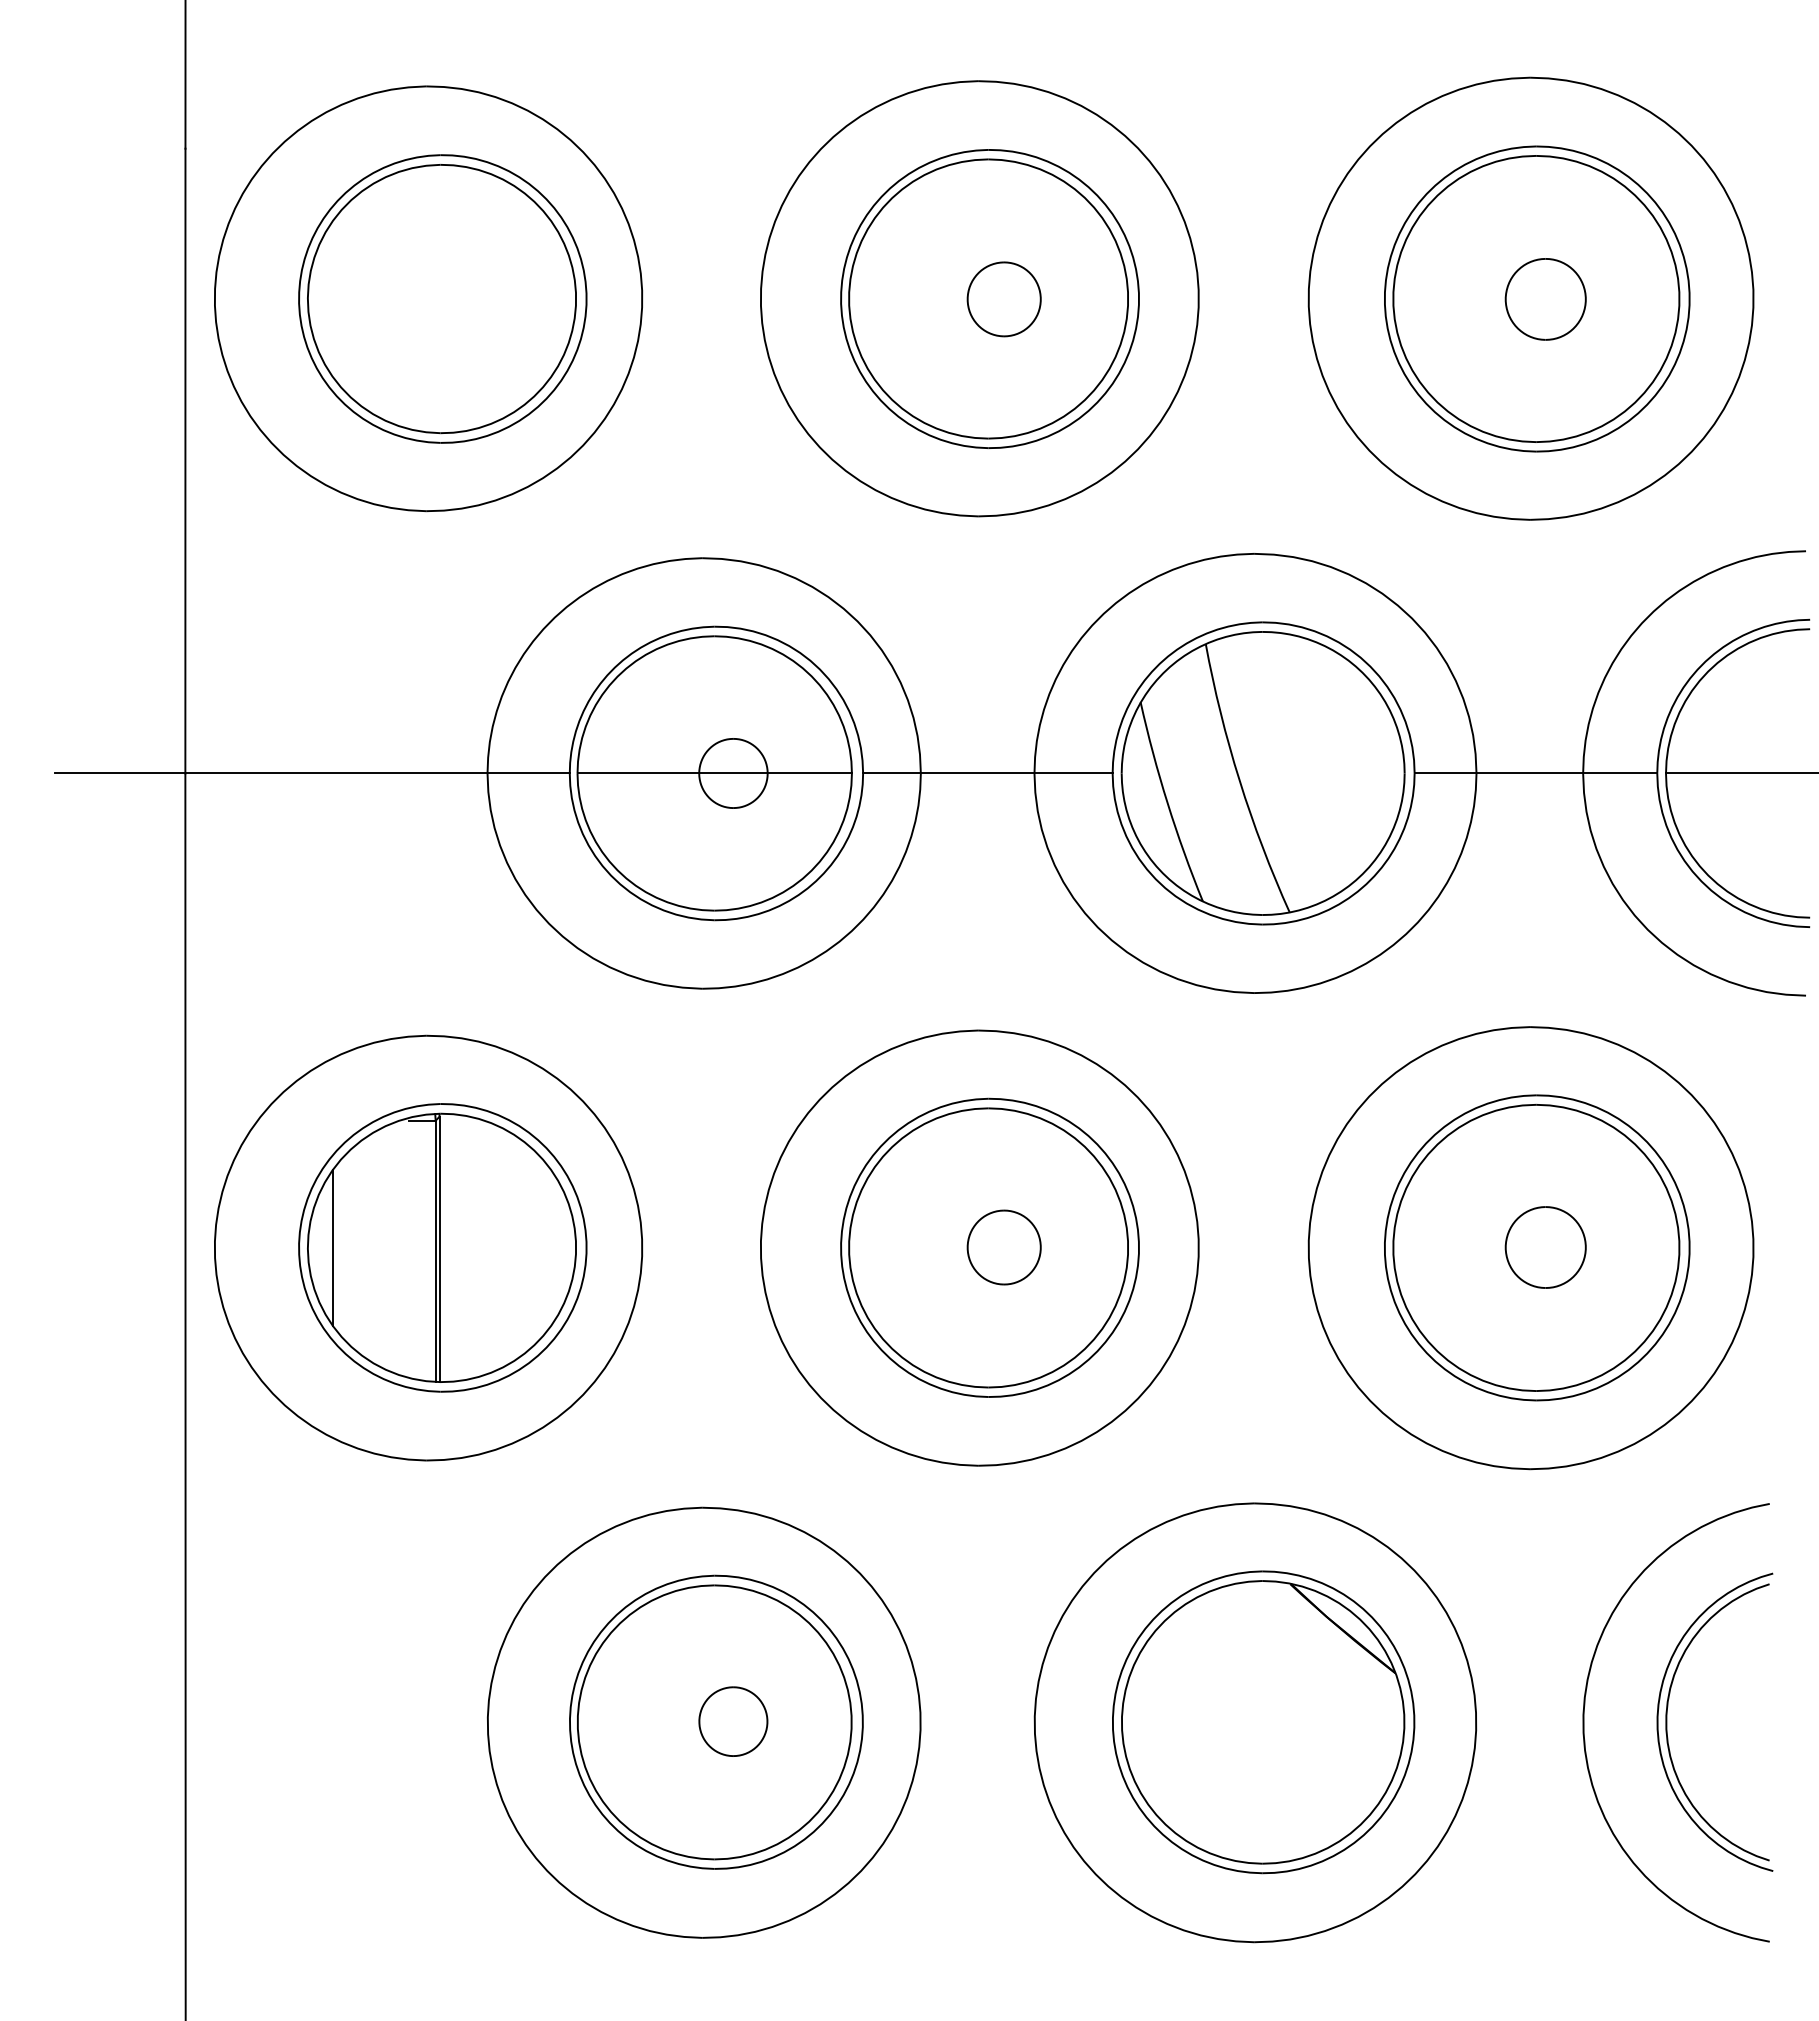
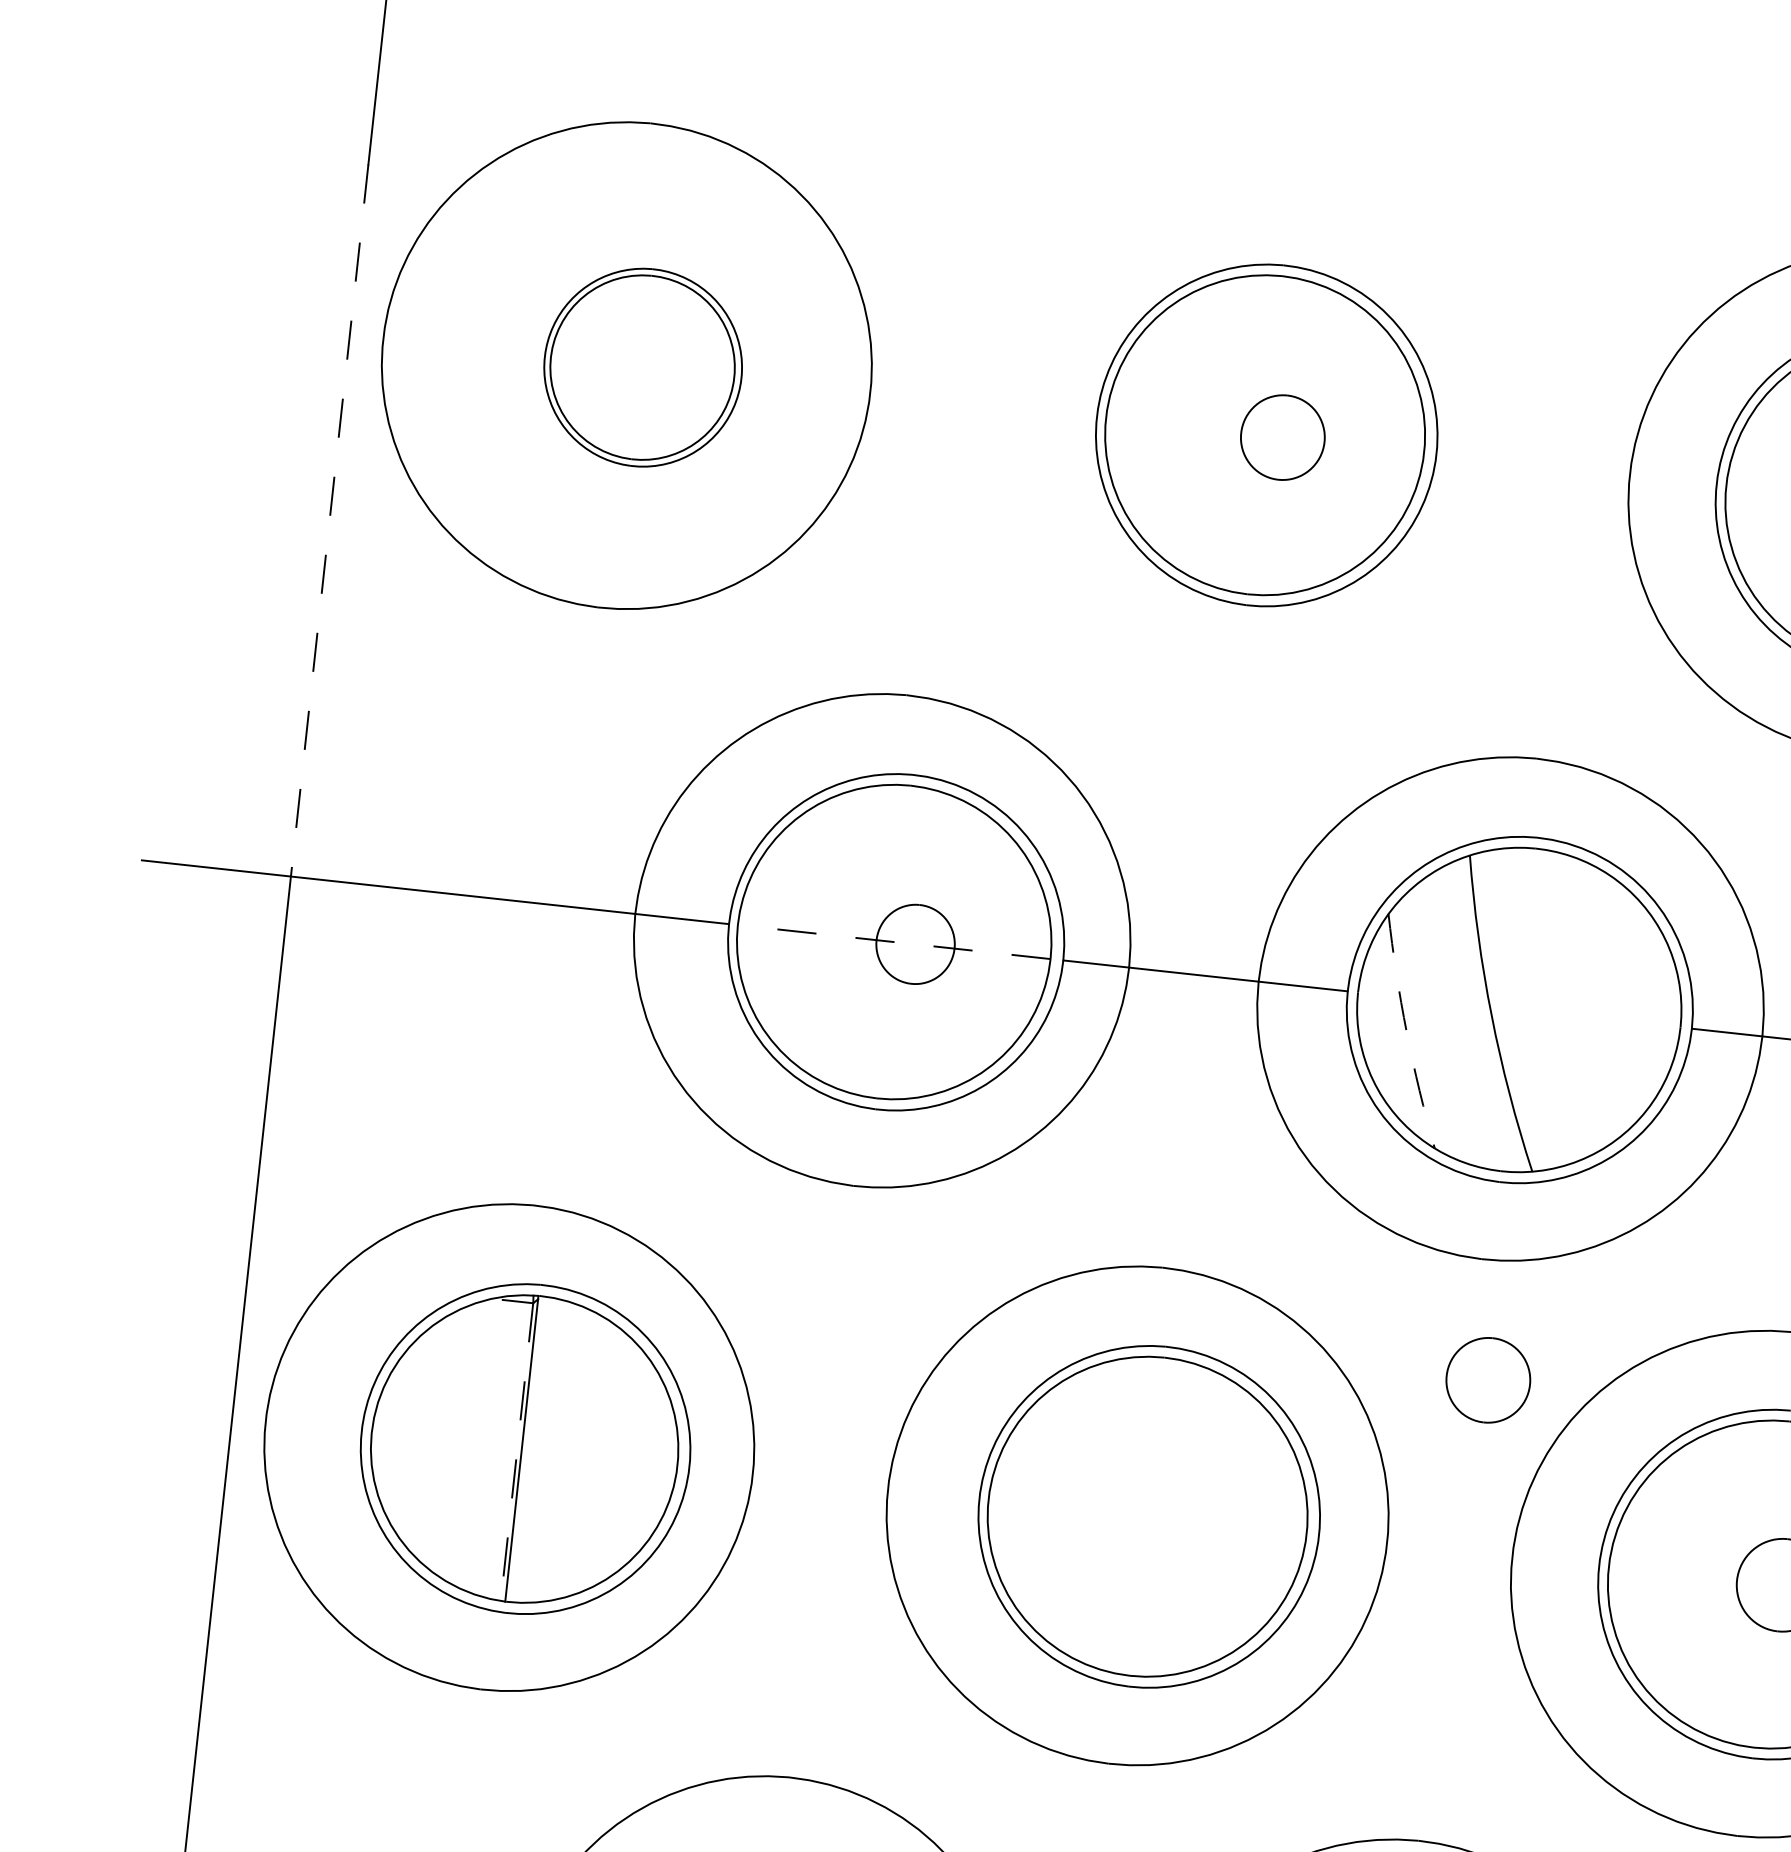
part: (442, 298) -> (642, 367), size x0.6
part: (979, 298) -> (1254, 433), removed
line: (185, 461) -> (329, 521), solid -> dashed
line: (714, 773) -> (893, 942), solid -> dashed
arc: (1167, 803) -> (1406, 1032), solid -> dashed
line: (332, 1247) -> (399, 1435), removed
part: (1003, 1247) -> (1487, 1380), moved
line: (435, 1251) -> (516, 1452), solid -> dashed

